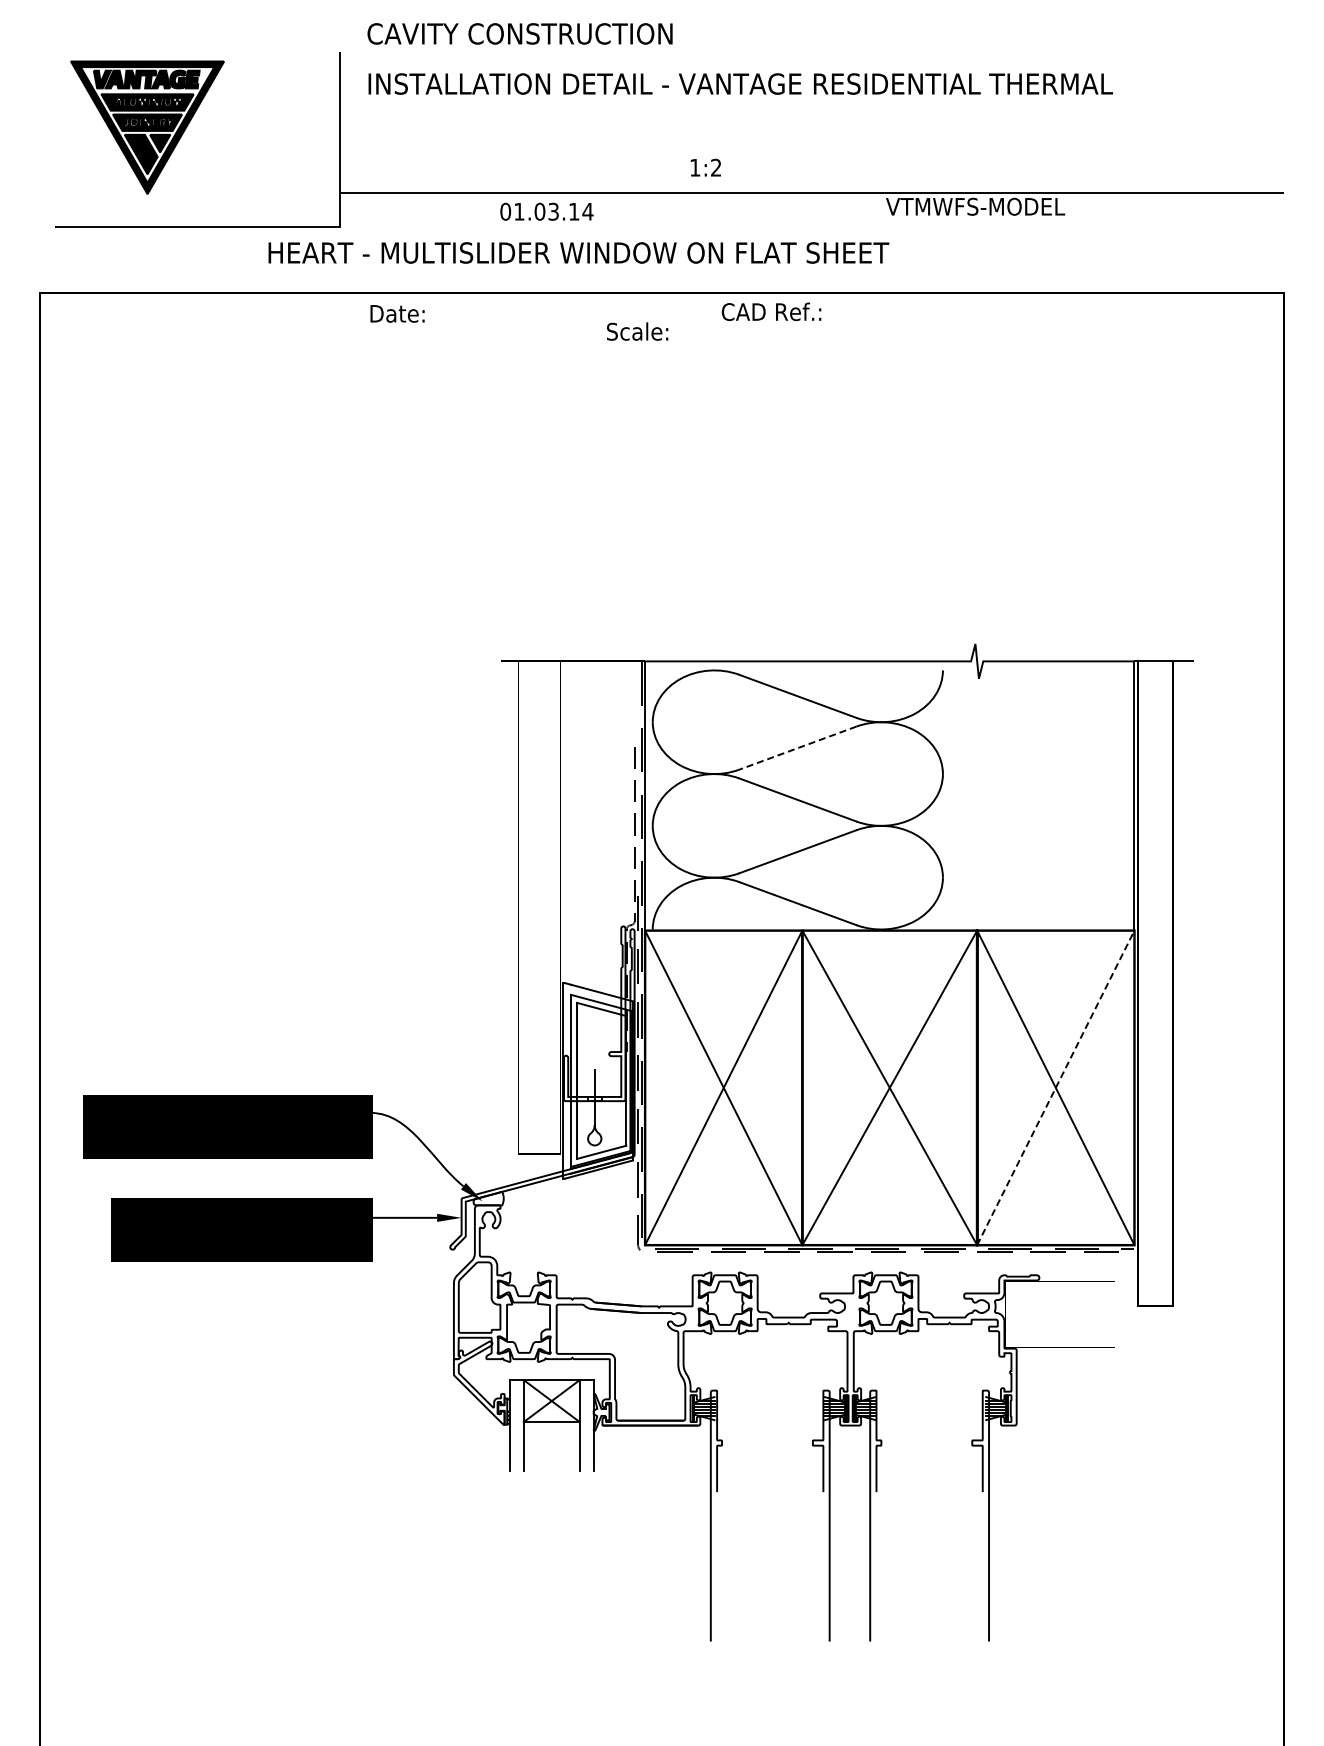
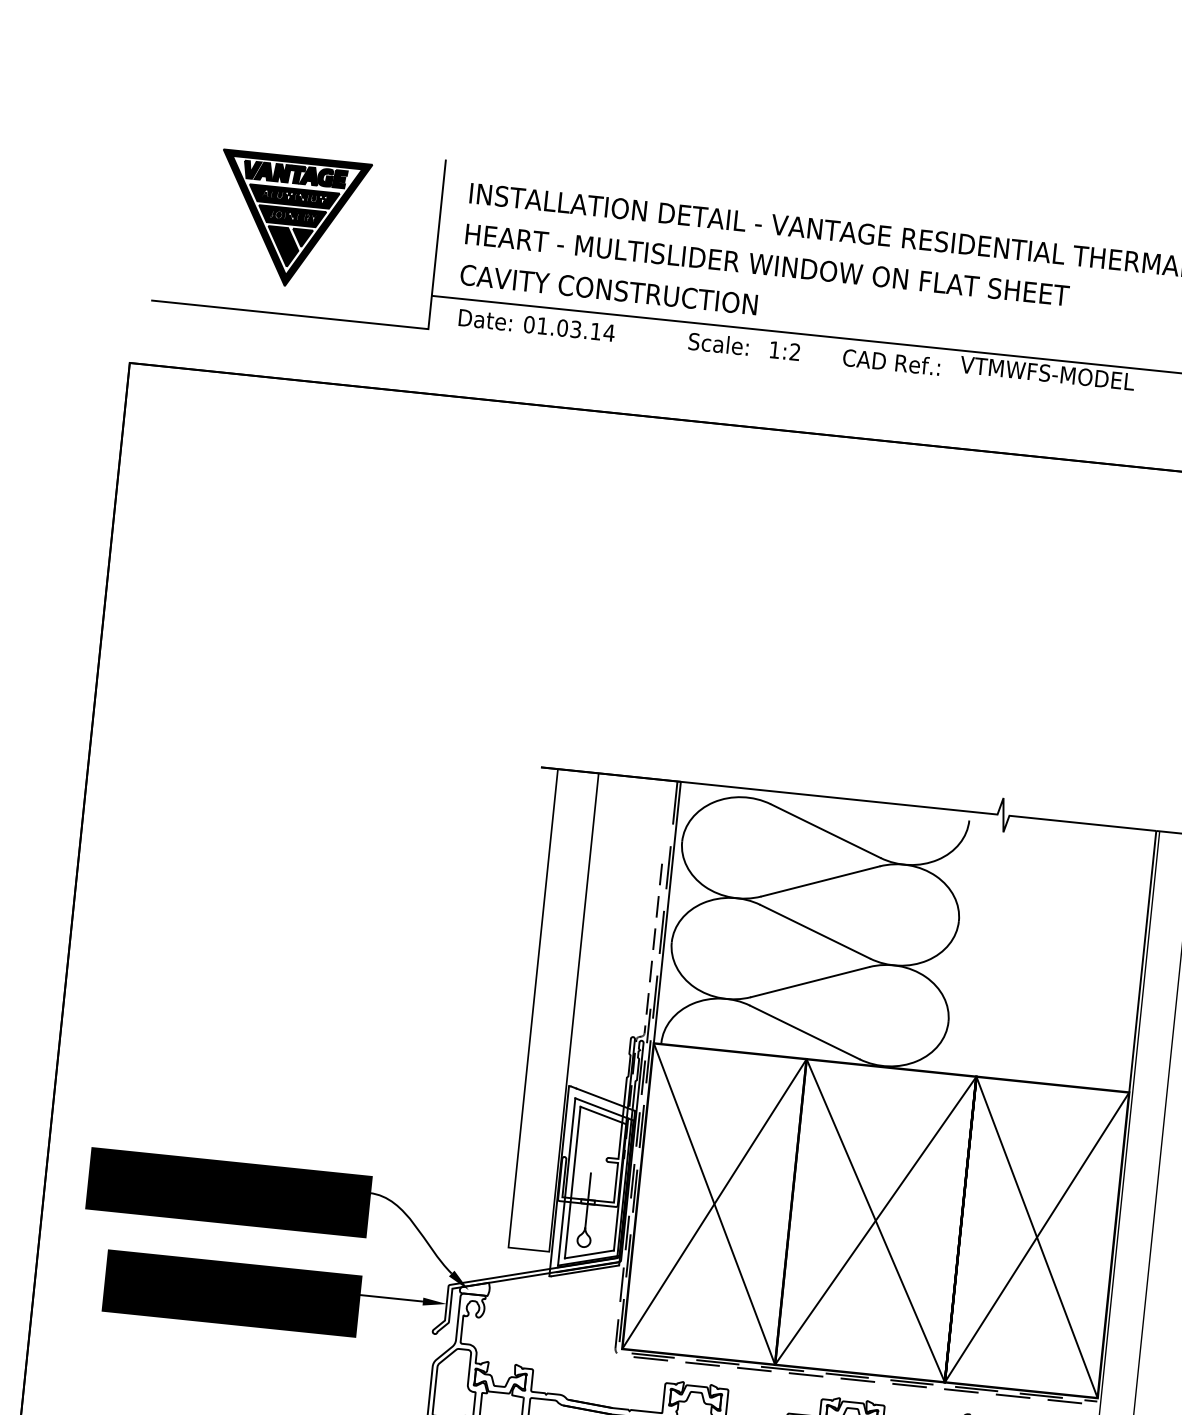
text: (519, 33) -> (608, 289), moved
part: (147, 127) -> (291, 221), moved
text: (705, 167) -> (784, 350), moved
text: (546, 211) -> (569, 328), moved
text: (578, 252) -> (767, 264), moved
text: (771, 311) -> (891, 361), moved
text: (397, 313) -> (485, 319), moved
text: (637, 331) -> (718, 343), moved
line: (797, 748) -> (820, 881), dashed -> solid
line: (1055, 1087) -> (1036, 1237), dashed -> solid

